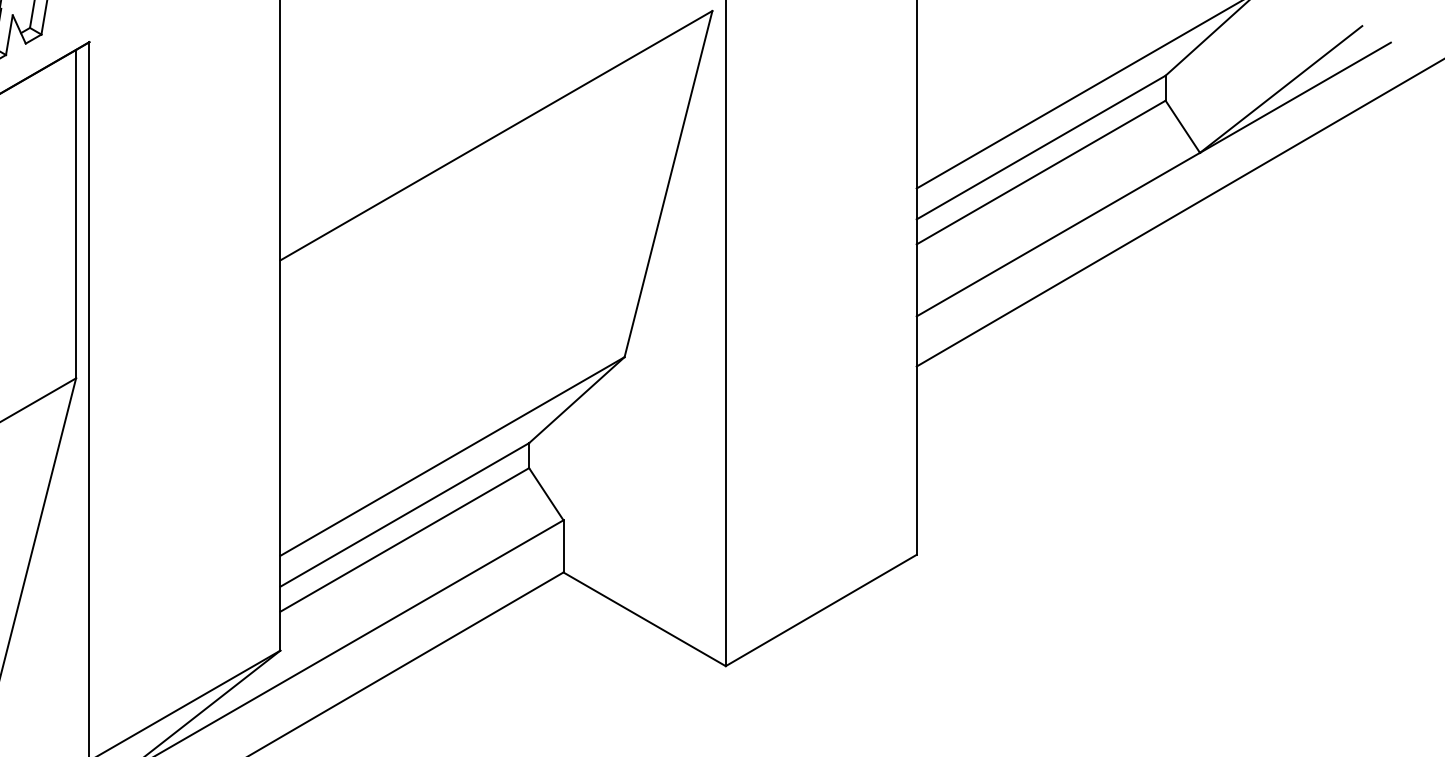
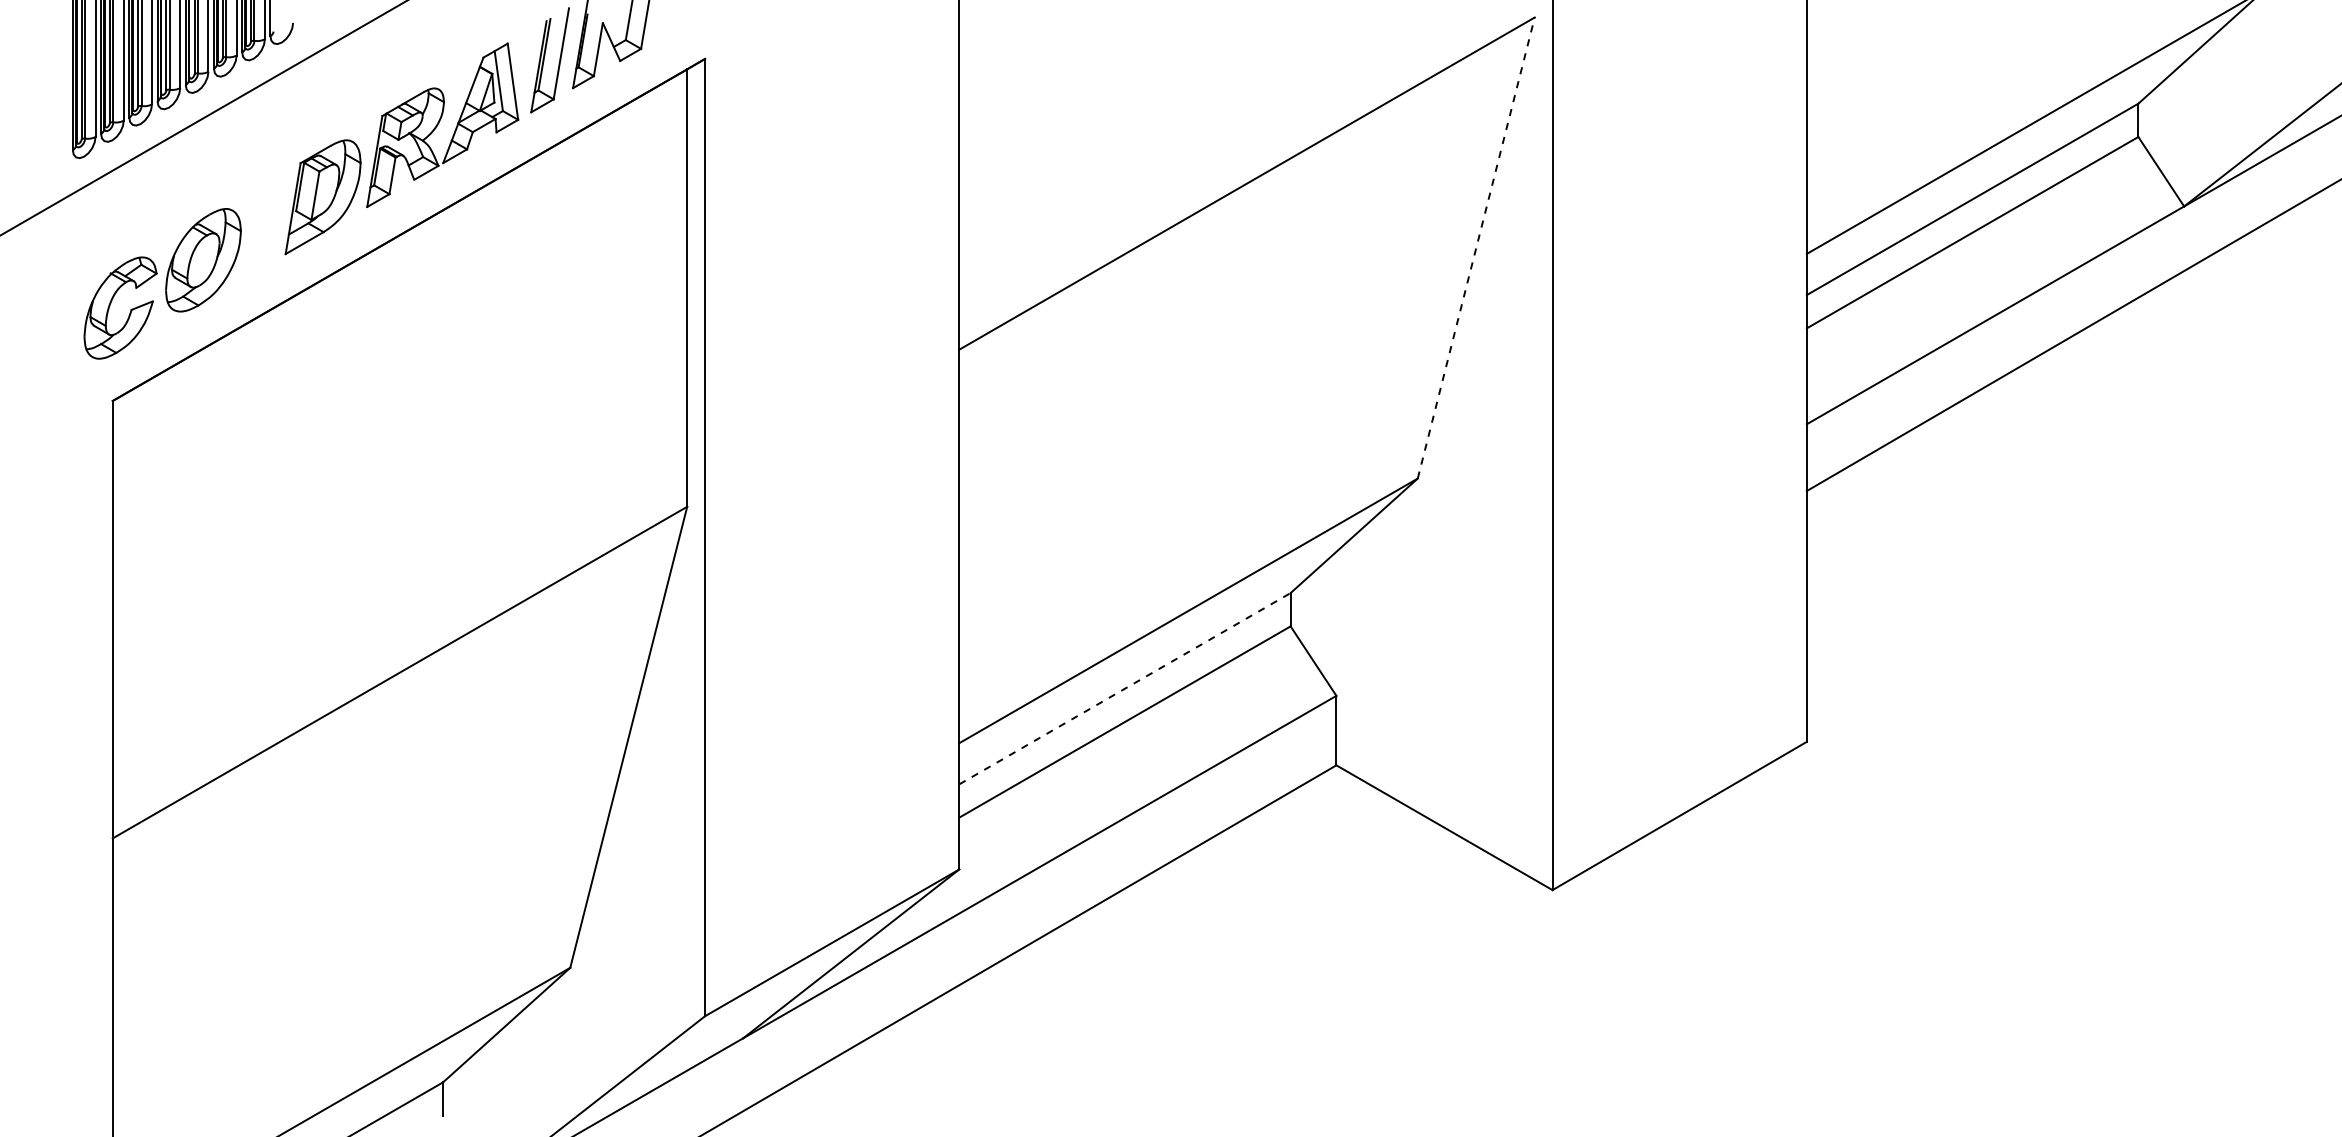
line: (668, 184) -> (1476, 248), solid -> dashed
line: (405, 514) -> (1125, 688), solid -> dashed

